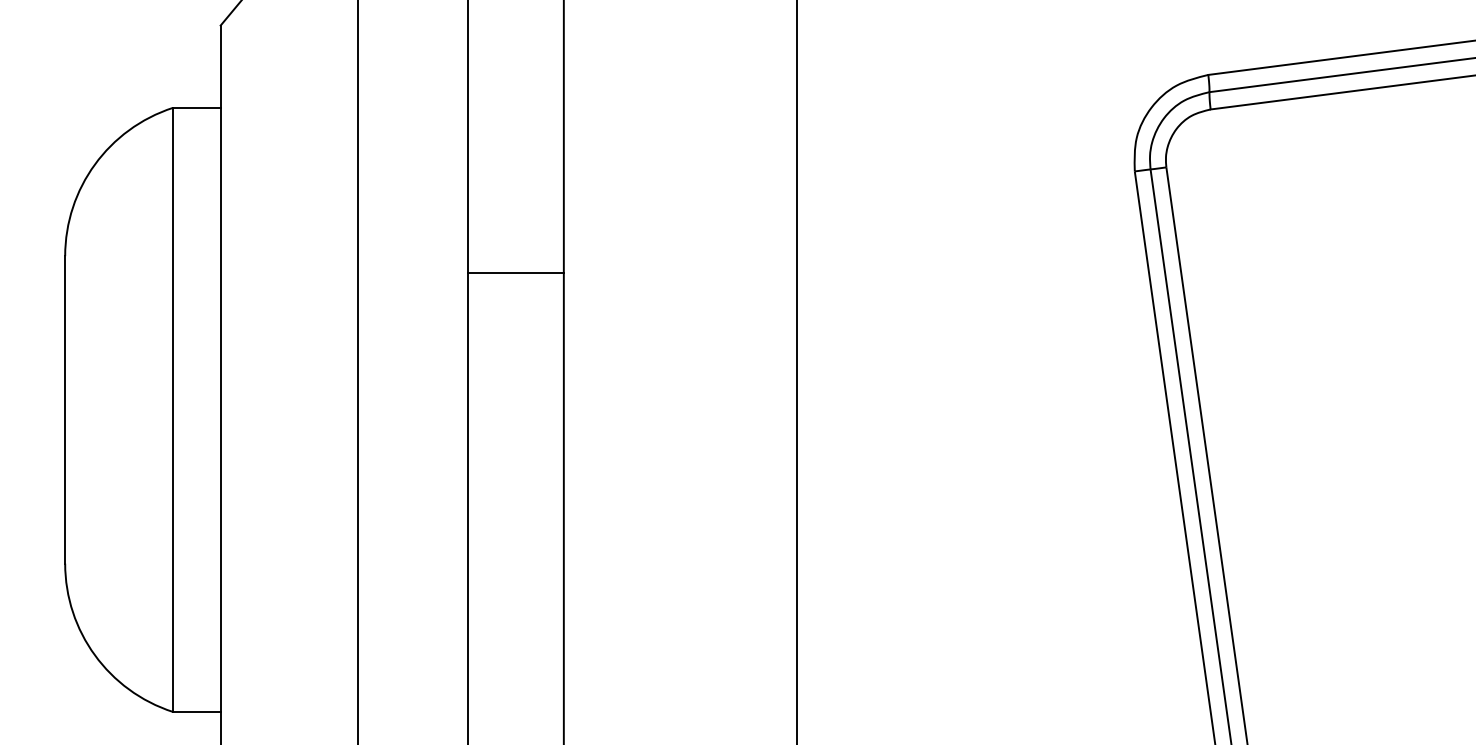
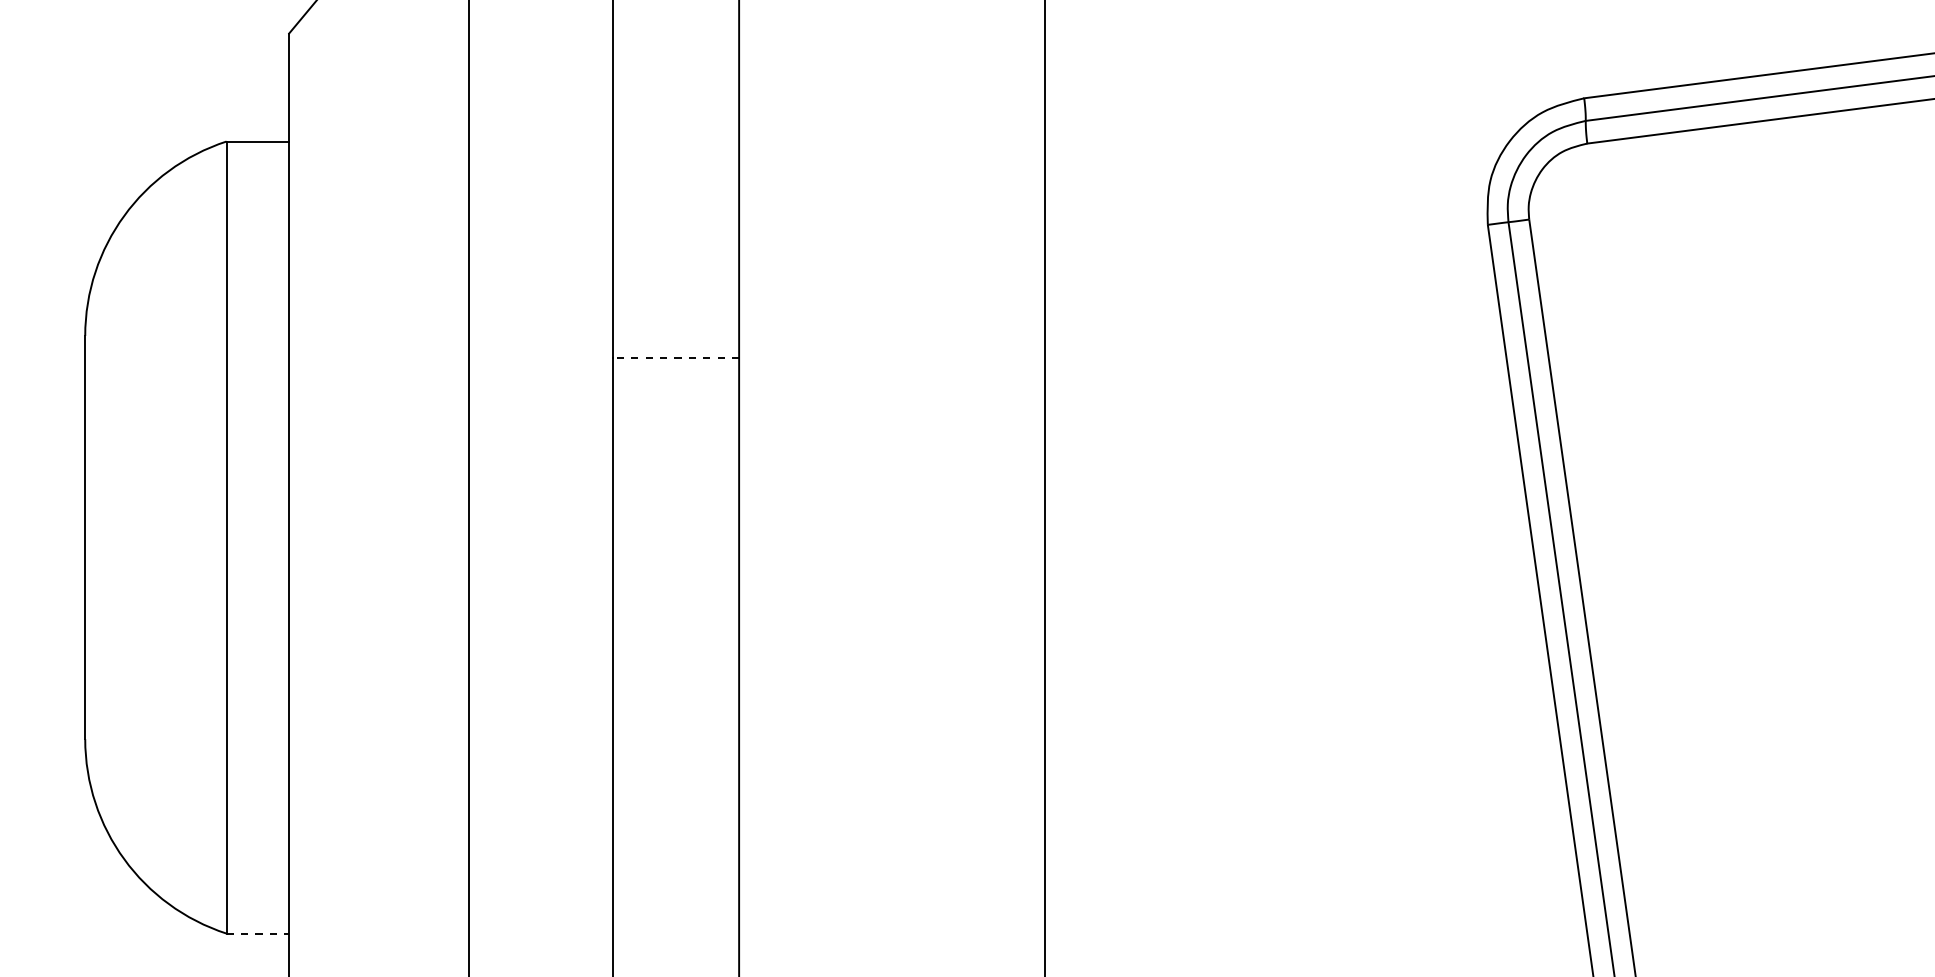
line: (516, 272) -> (676, 357), solid -> dashed
line: (197, 711) -> (258, 933), solid -> dashed

